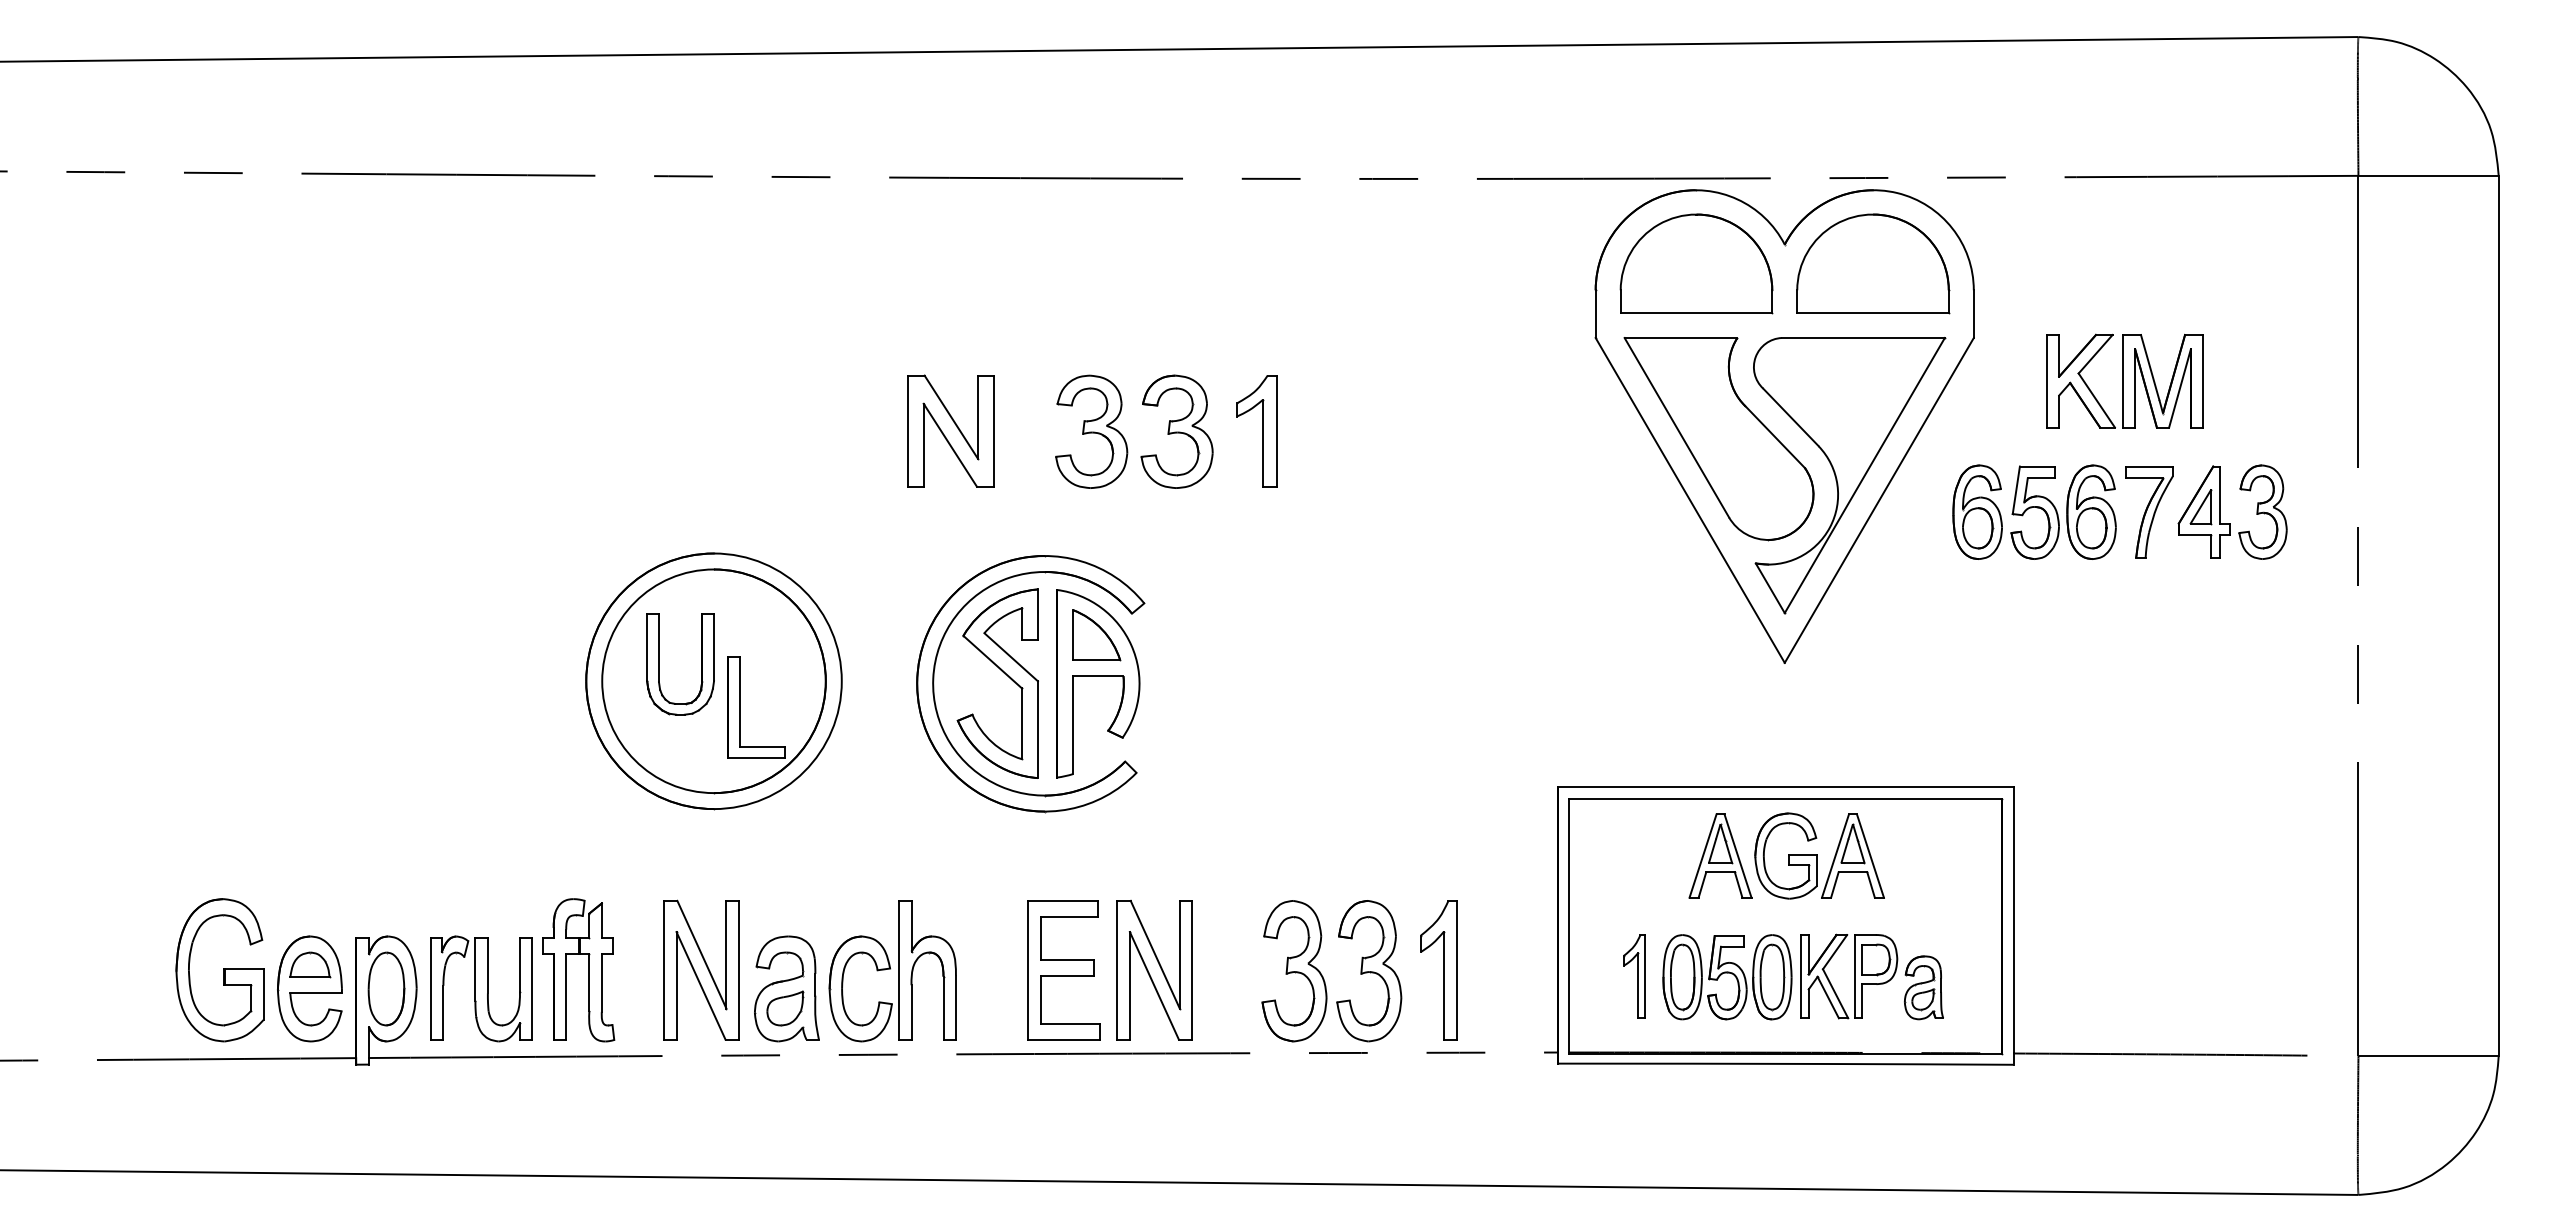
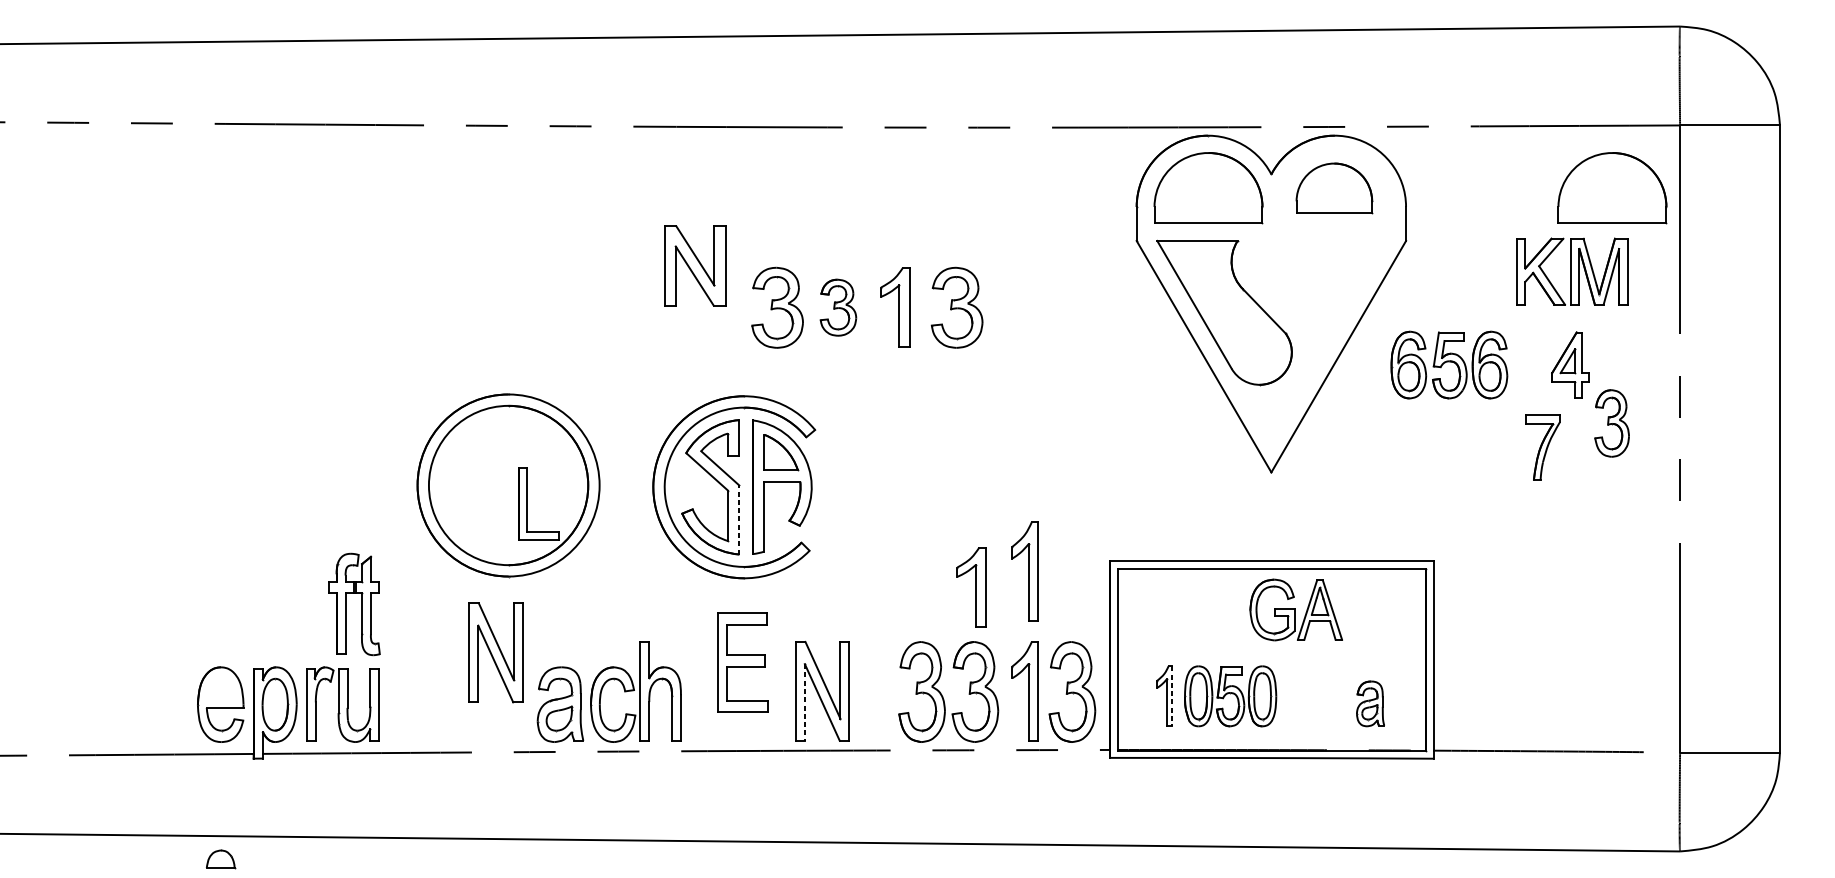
part: (1873, 263) -> (1334, 187), size x0.7
part: (2263, 263) -> (1612, 187), added
part: (2124, 380) -> (1571, 271), moved
part: (950, 430) -> (694, 265), moved
part: (1176, 431) -> (838, 307), size x0.7
part: (1343, 431) -> (957, 307), added
part: (1849, 475) -> (1317, 338), removed
part: (2262, 511) -> (1611, 422), moved
part: (2149, 512) -> (1543, 447), moved
part: (659, 664) -> (469, 473), removed
line: (1037, 729) -> (739, 519), solid -> dashed
part: (1438, 802) -> (1024, 571), added
part: (1363, 824) -> (971, 587), added
part: (1720, 855) -> (1225, 609), removed
part: (310, 964) -> (221, 858), moved
part: (701, 969) -> (496, 652), moved
part: (219, 970) -> (156, 691), removed
part: (588, 970) -> (361, 604), moved
part: (1063, 970) -> (742, 663), moved
part: (1505, 971) -> (1072, 692), added
line: (1645, 976) -> (1172, 695), solid -> dashed
part: (1849, 976) -> (1317, 695), removed
line: (1129, 985) -> (804, 702), solid -> dashed

